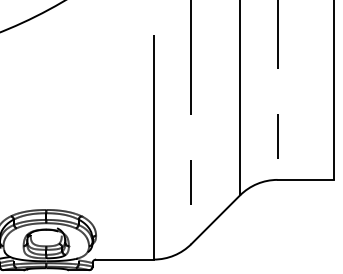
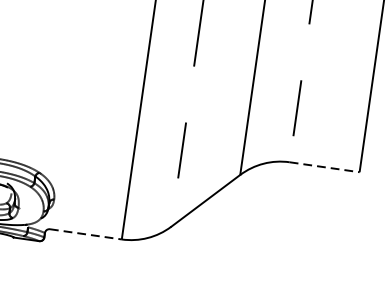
line: (306, 179) -> (325, 166), solid -> dashed
line: (124, 259) -> (85, 234), solid -> dashed

